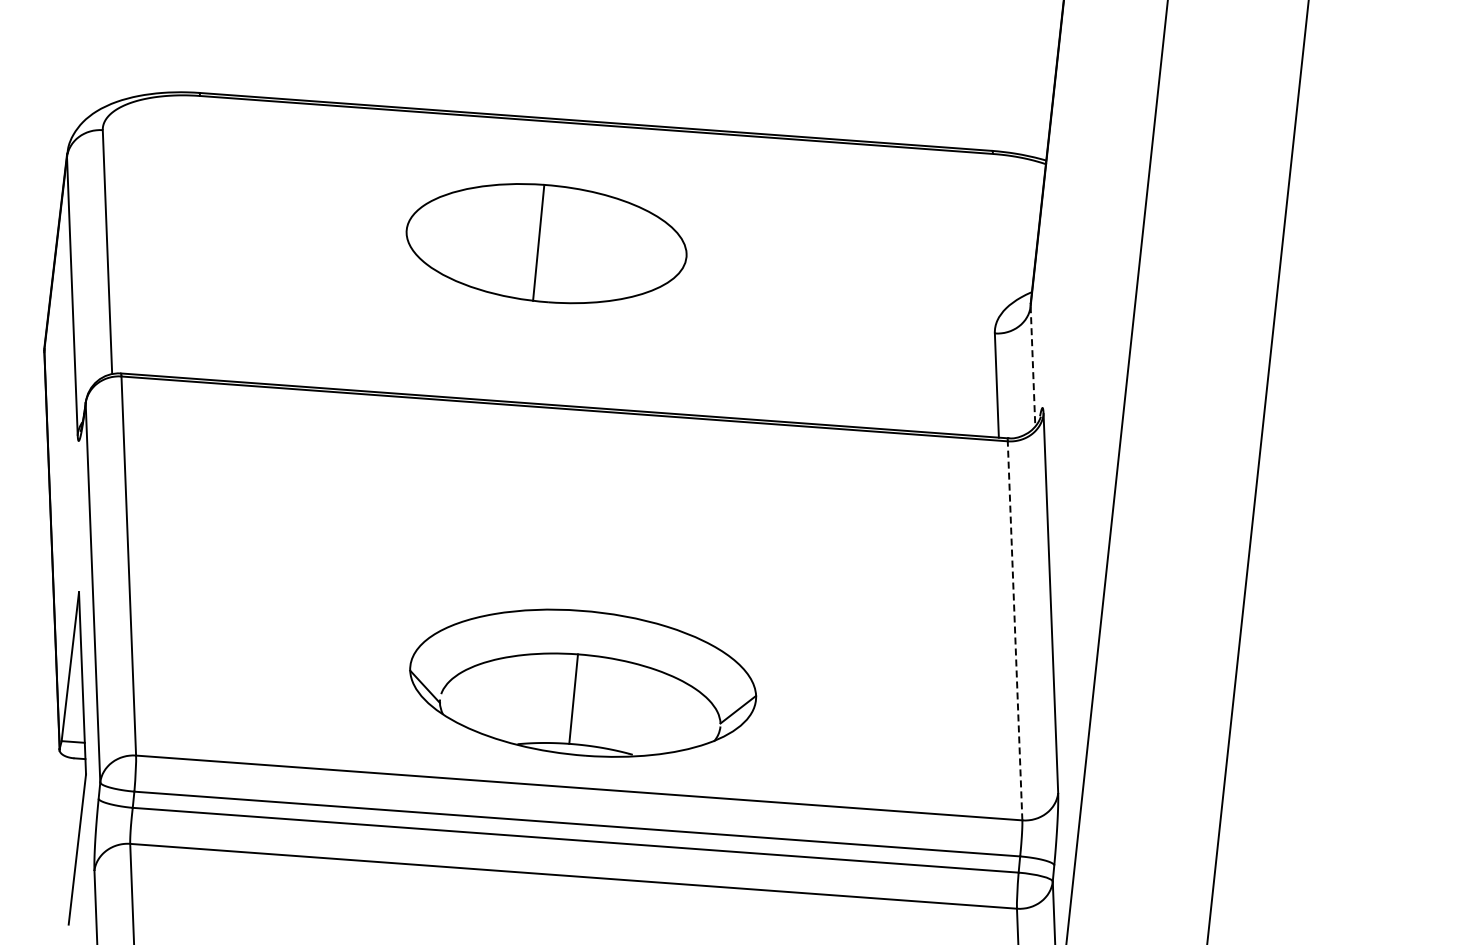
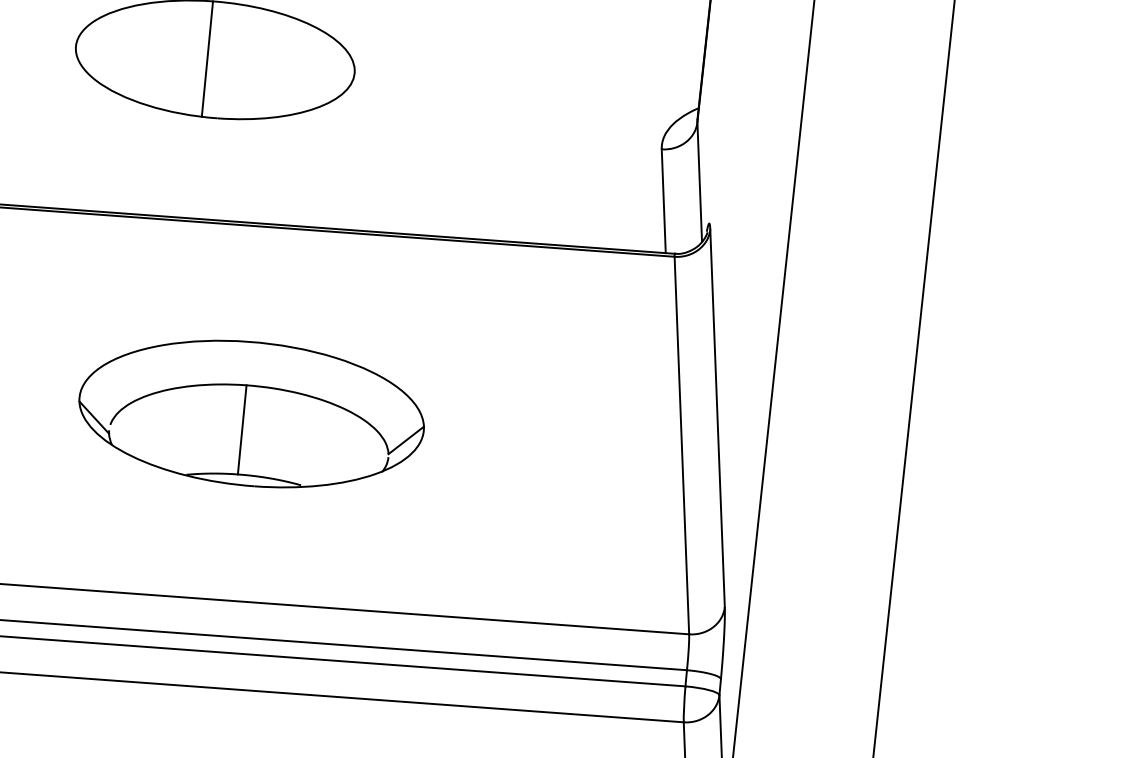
line: (1033, 366) -> (700, 182), dashed -> solid
line: (1015, 630) -> (682, 445), dashed -> solid
part: (583, 682) -> (252, 413), moved

